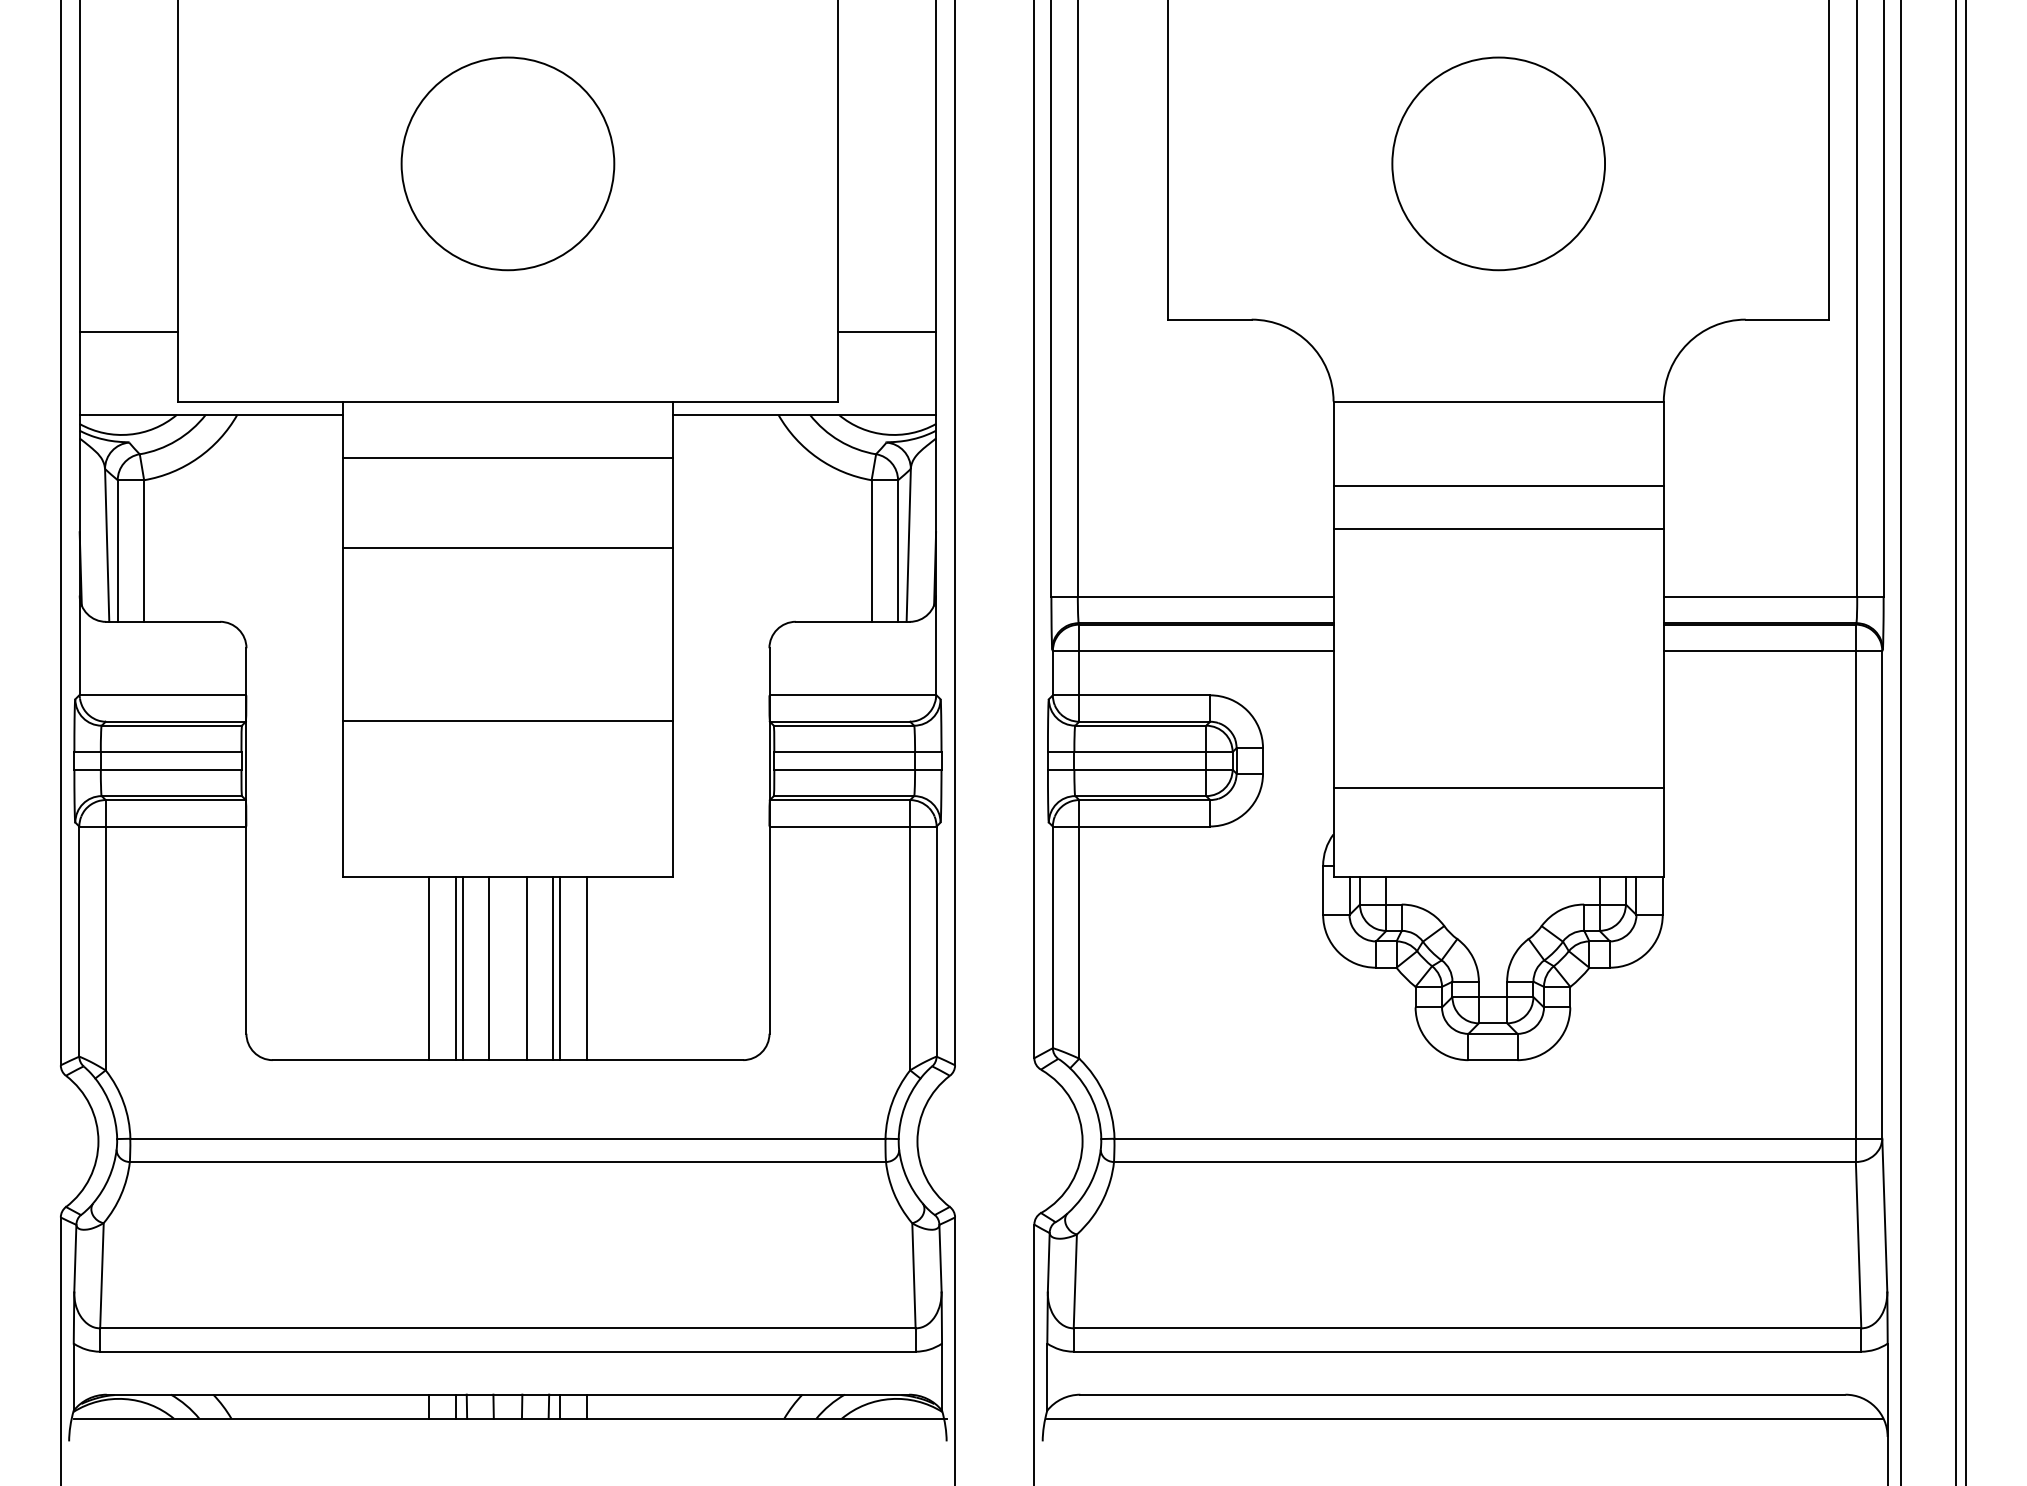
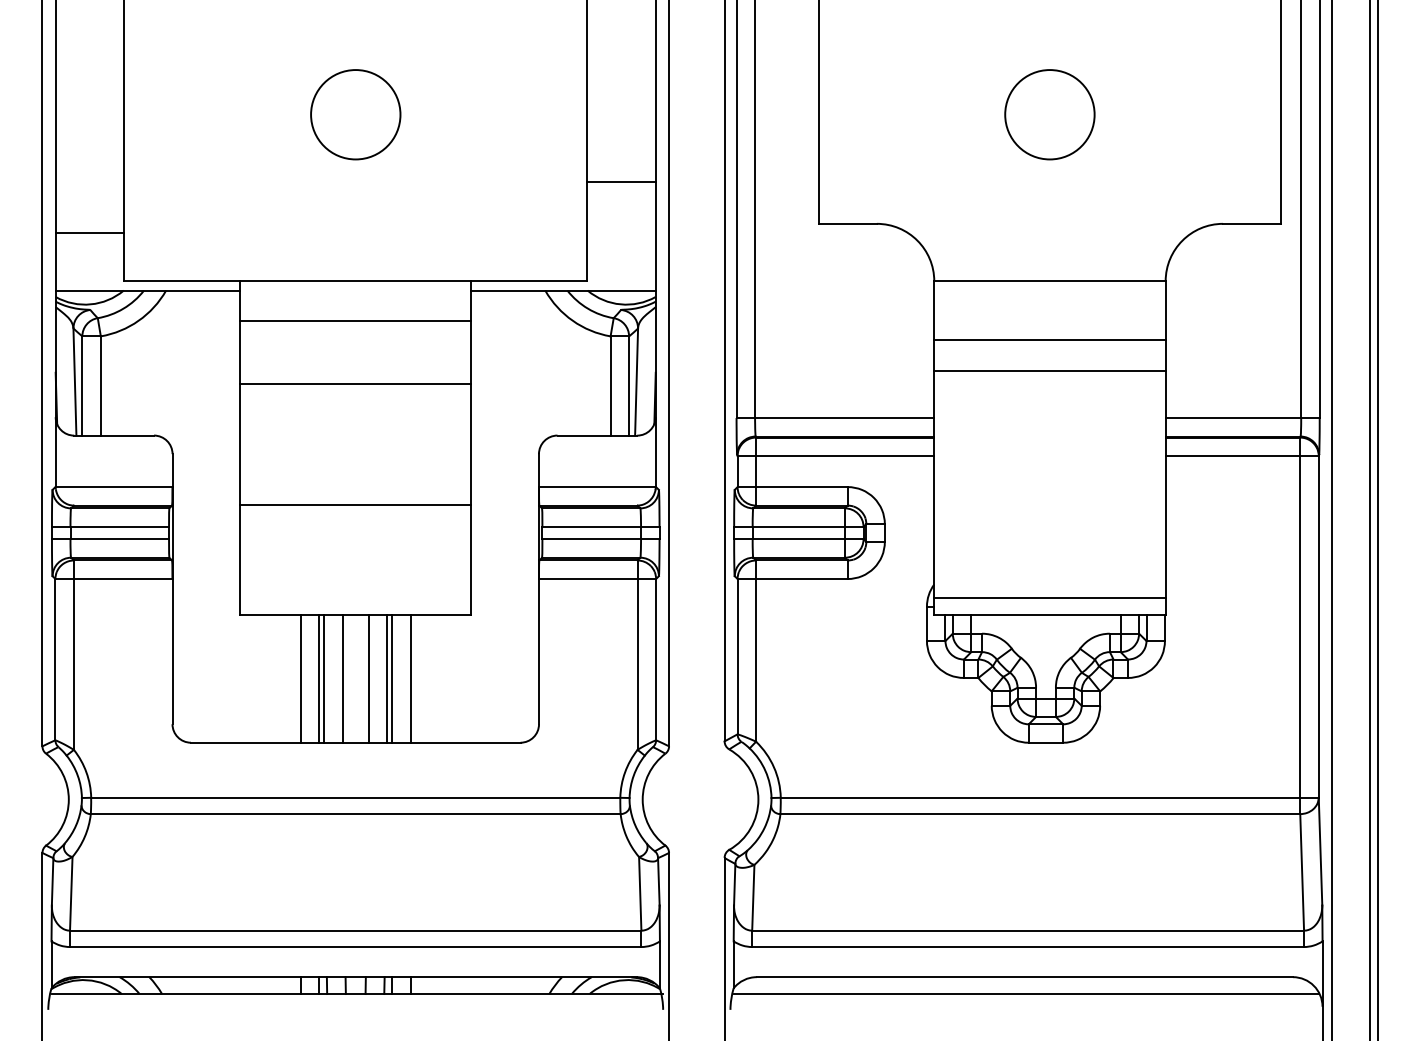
circle: (507, 163) -> (355, 114), size x0.6
circle: (1498, 163) -> (1049, 114), size x0.6
line: (887, 332) -> (621, 181), moved
line: (1498, 787) -> (1049, 597), moved

